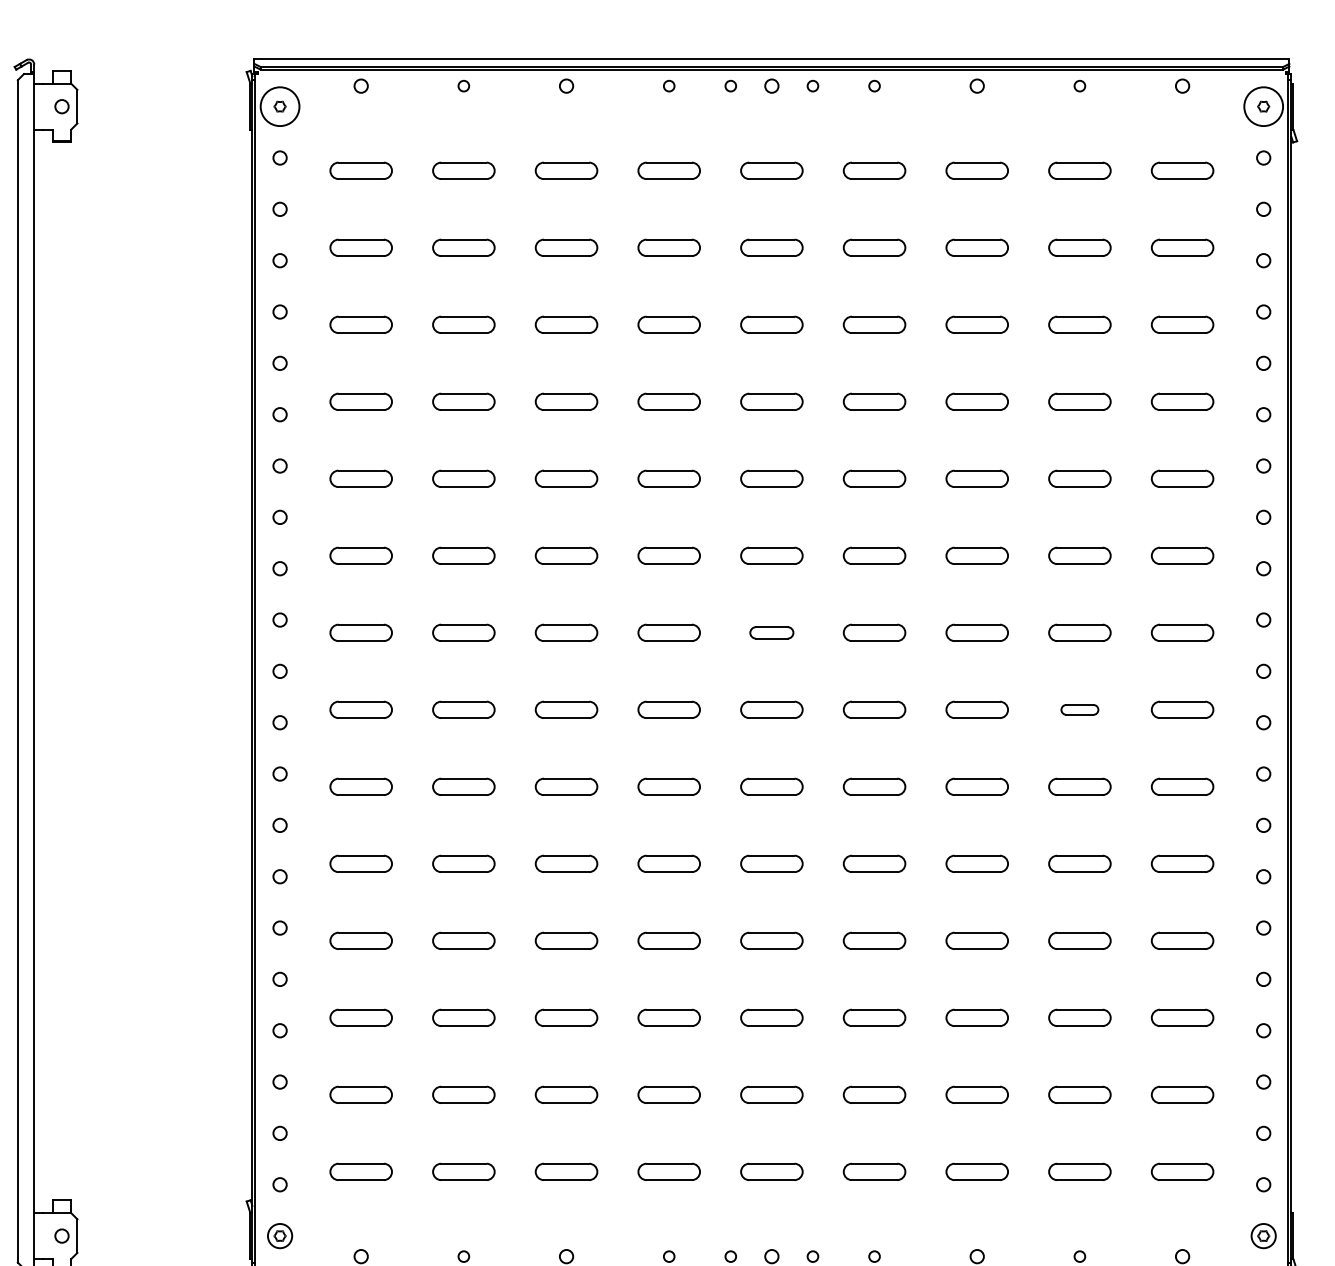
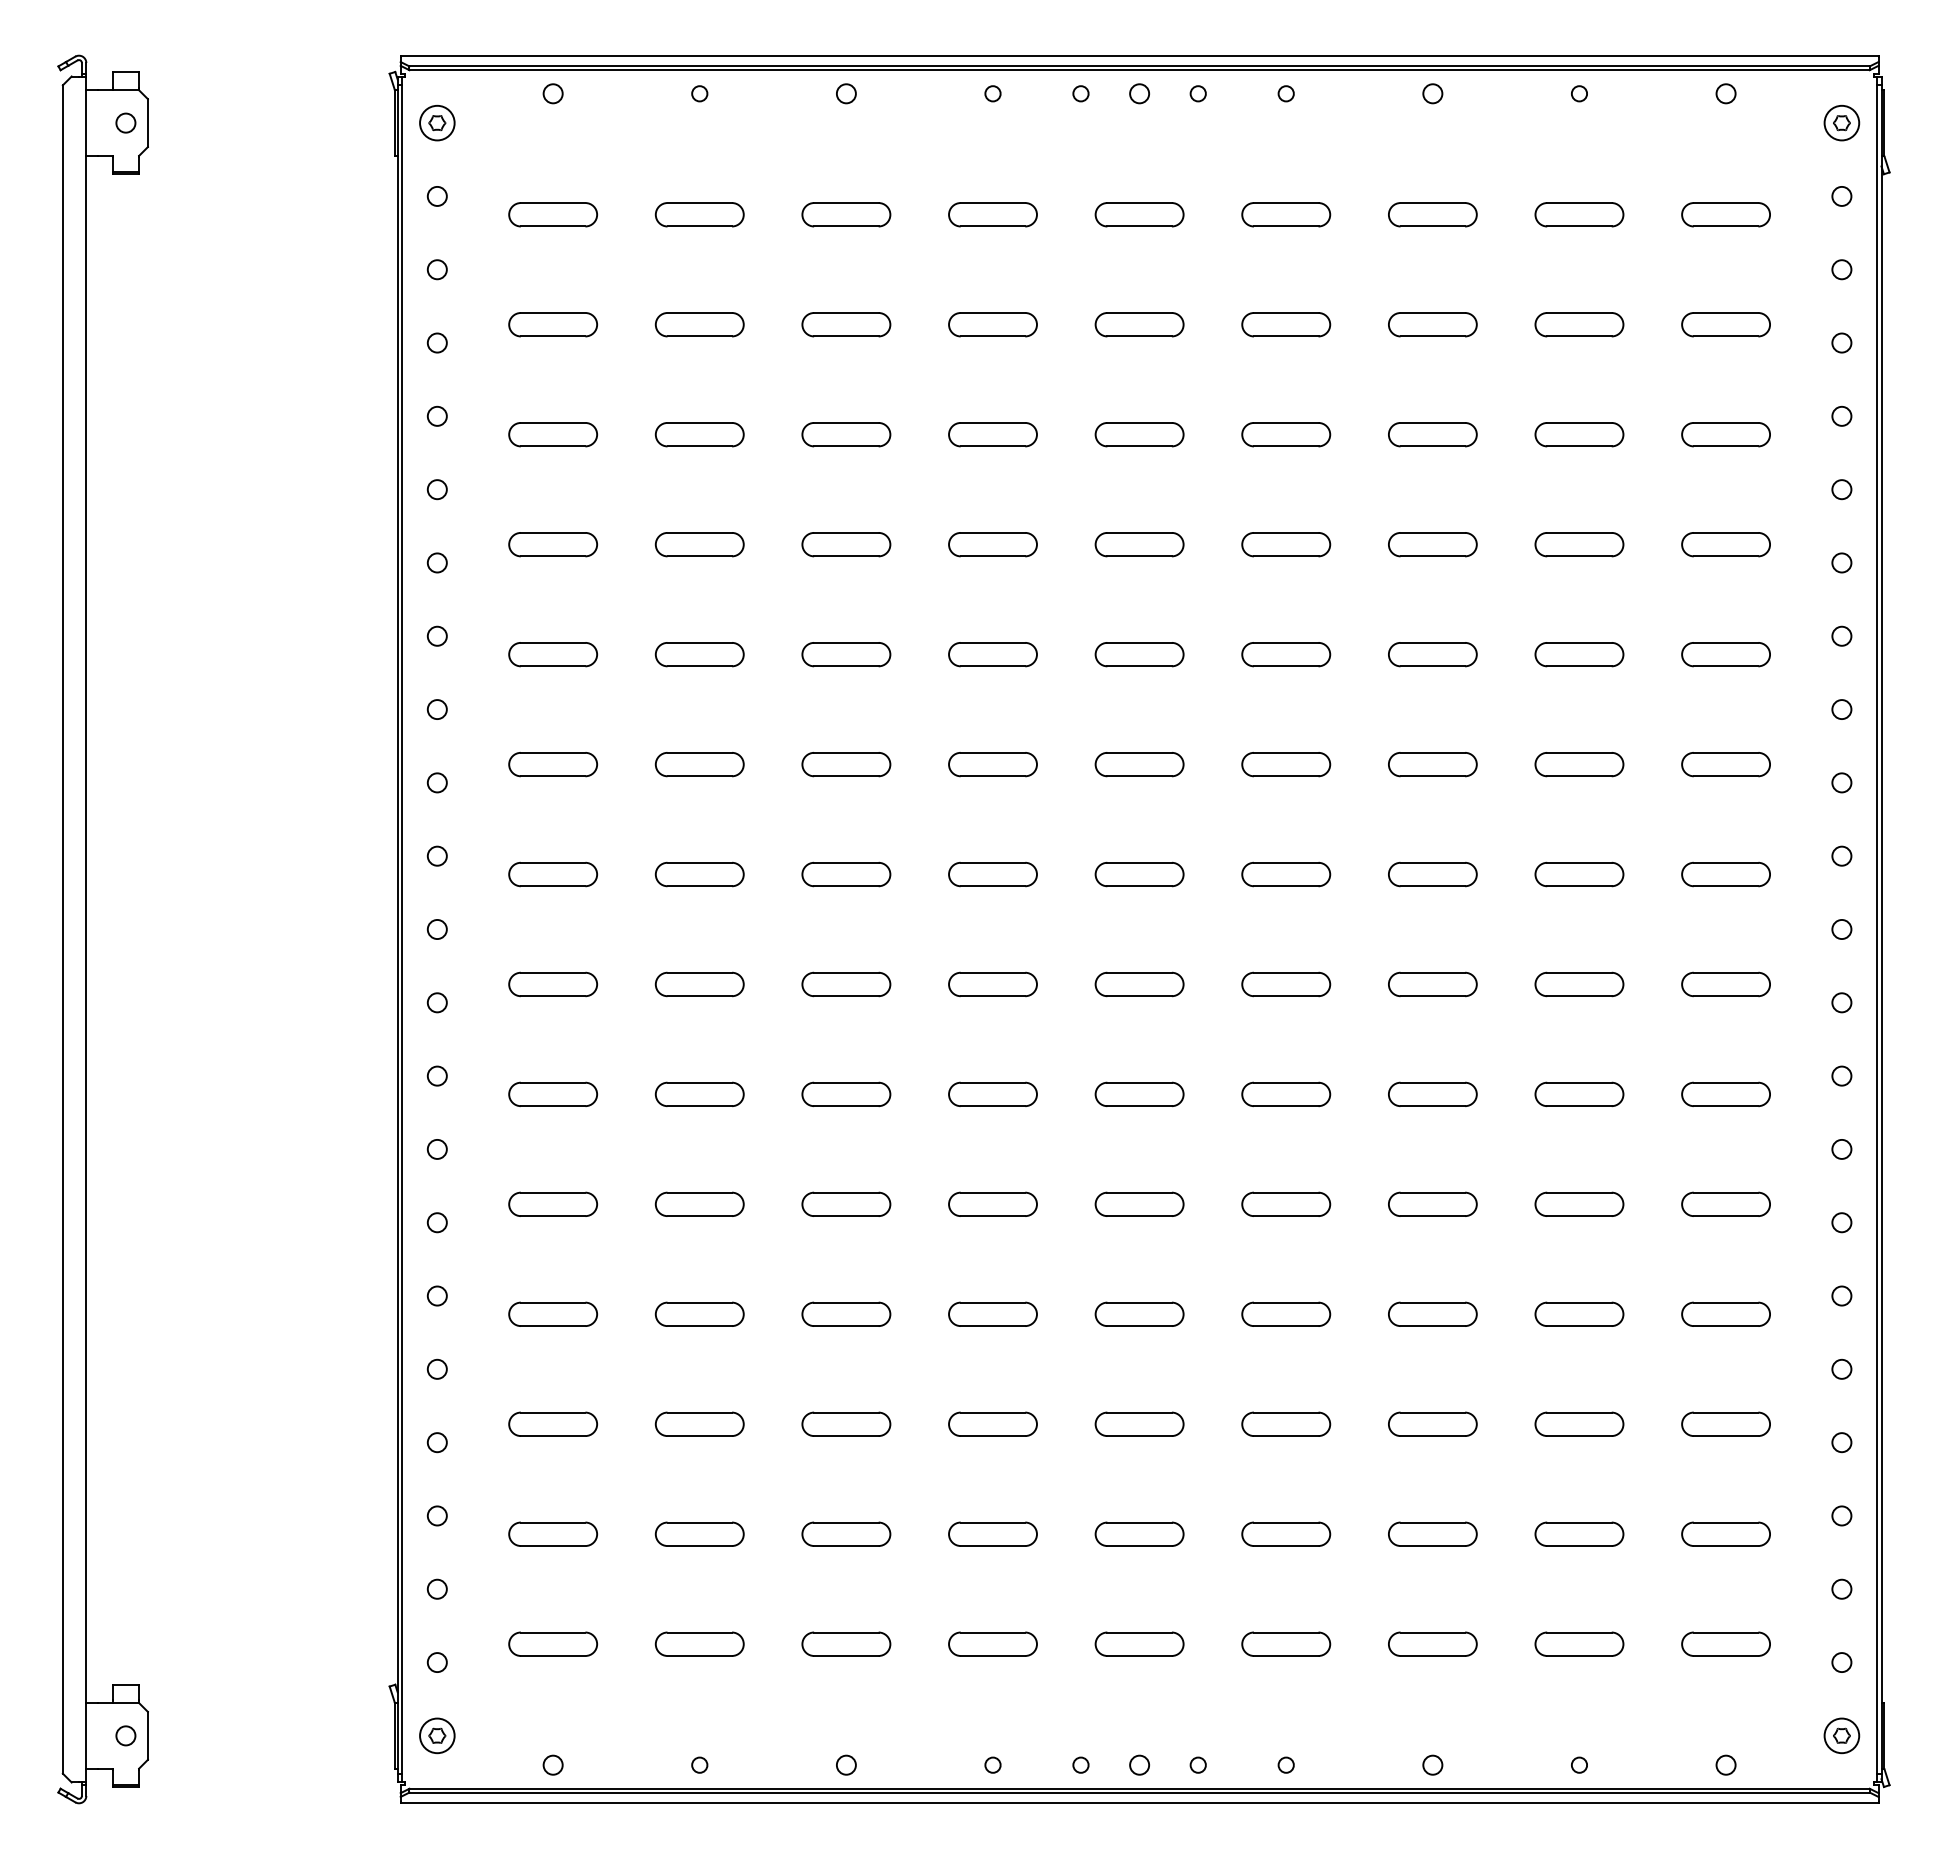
circle: (280, 106) -> (437, 122), size x0.62
circle: (1263, 106) -> (1841, 122), size x0.62
part: (771, 632) -> (1139, 874), size x1.43
part: (1079, 709) -> (1579, 984), size x1.67

